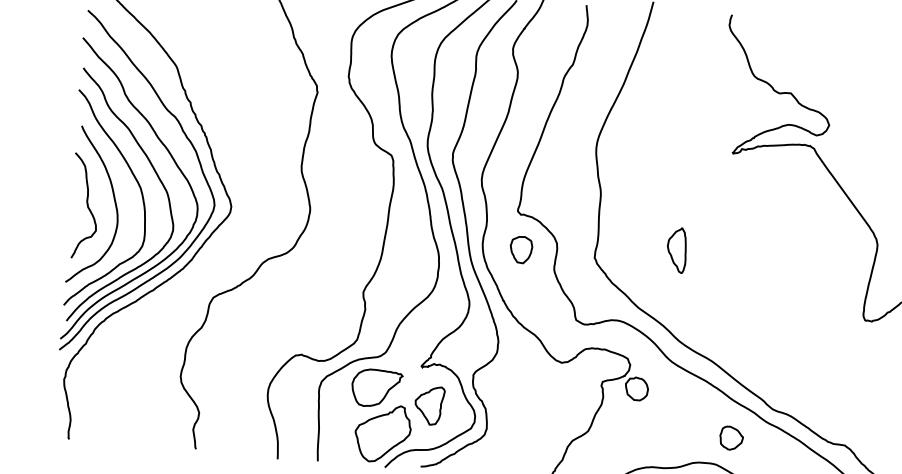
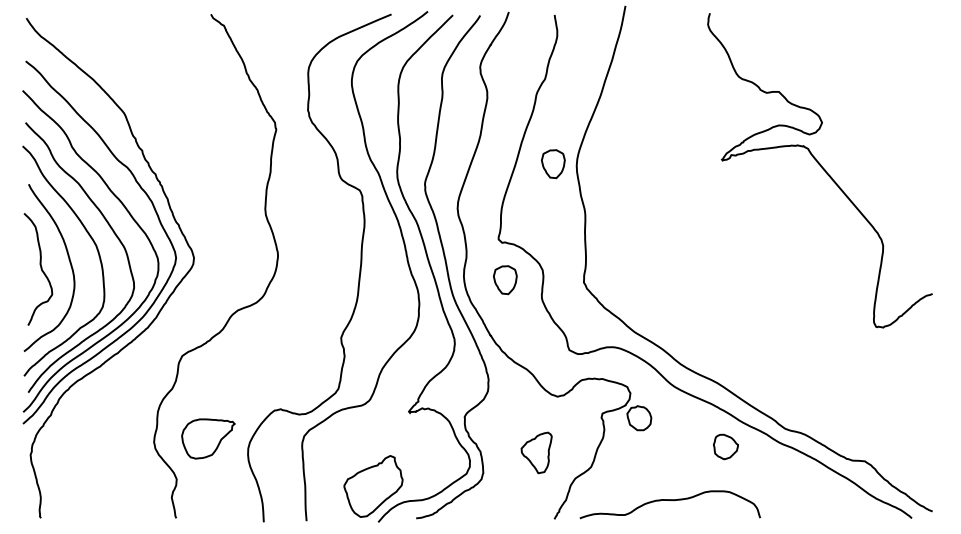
part: (574, 145) -> (553, 164), added
part: (676, 250) -> (670, 267), removed
part: (377, 388) -> (208, 438), moved
part: (429, 405) -> (536, 452), moved
part: (731, 437) -> (725, 446), moved

